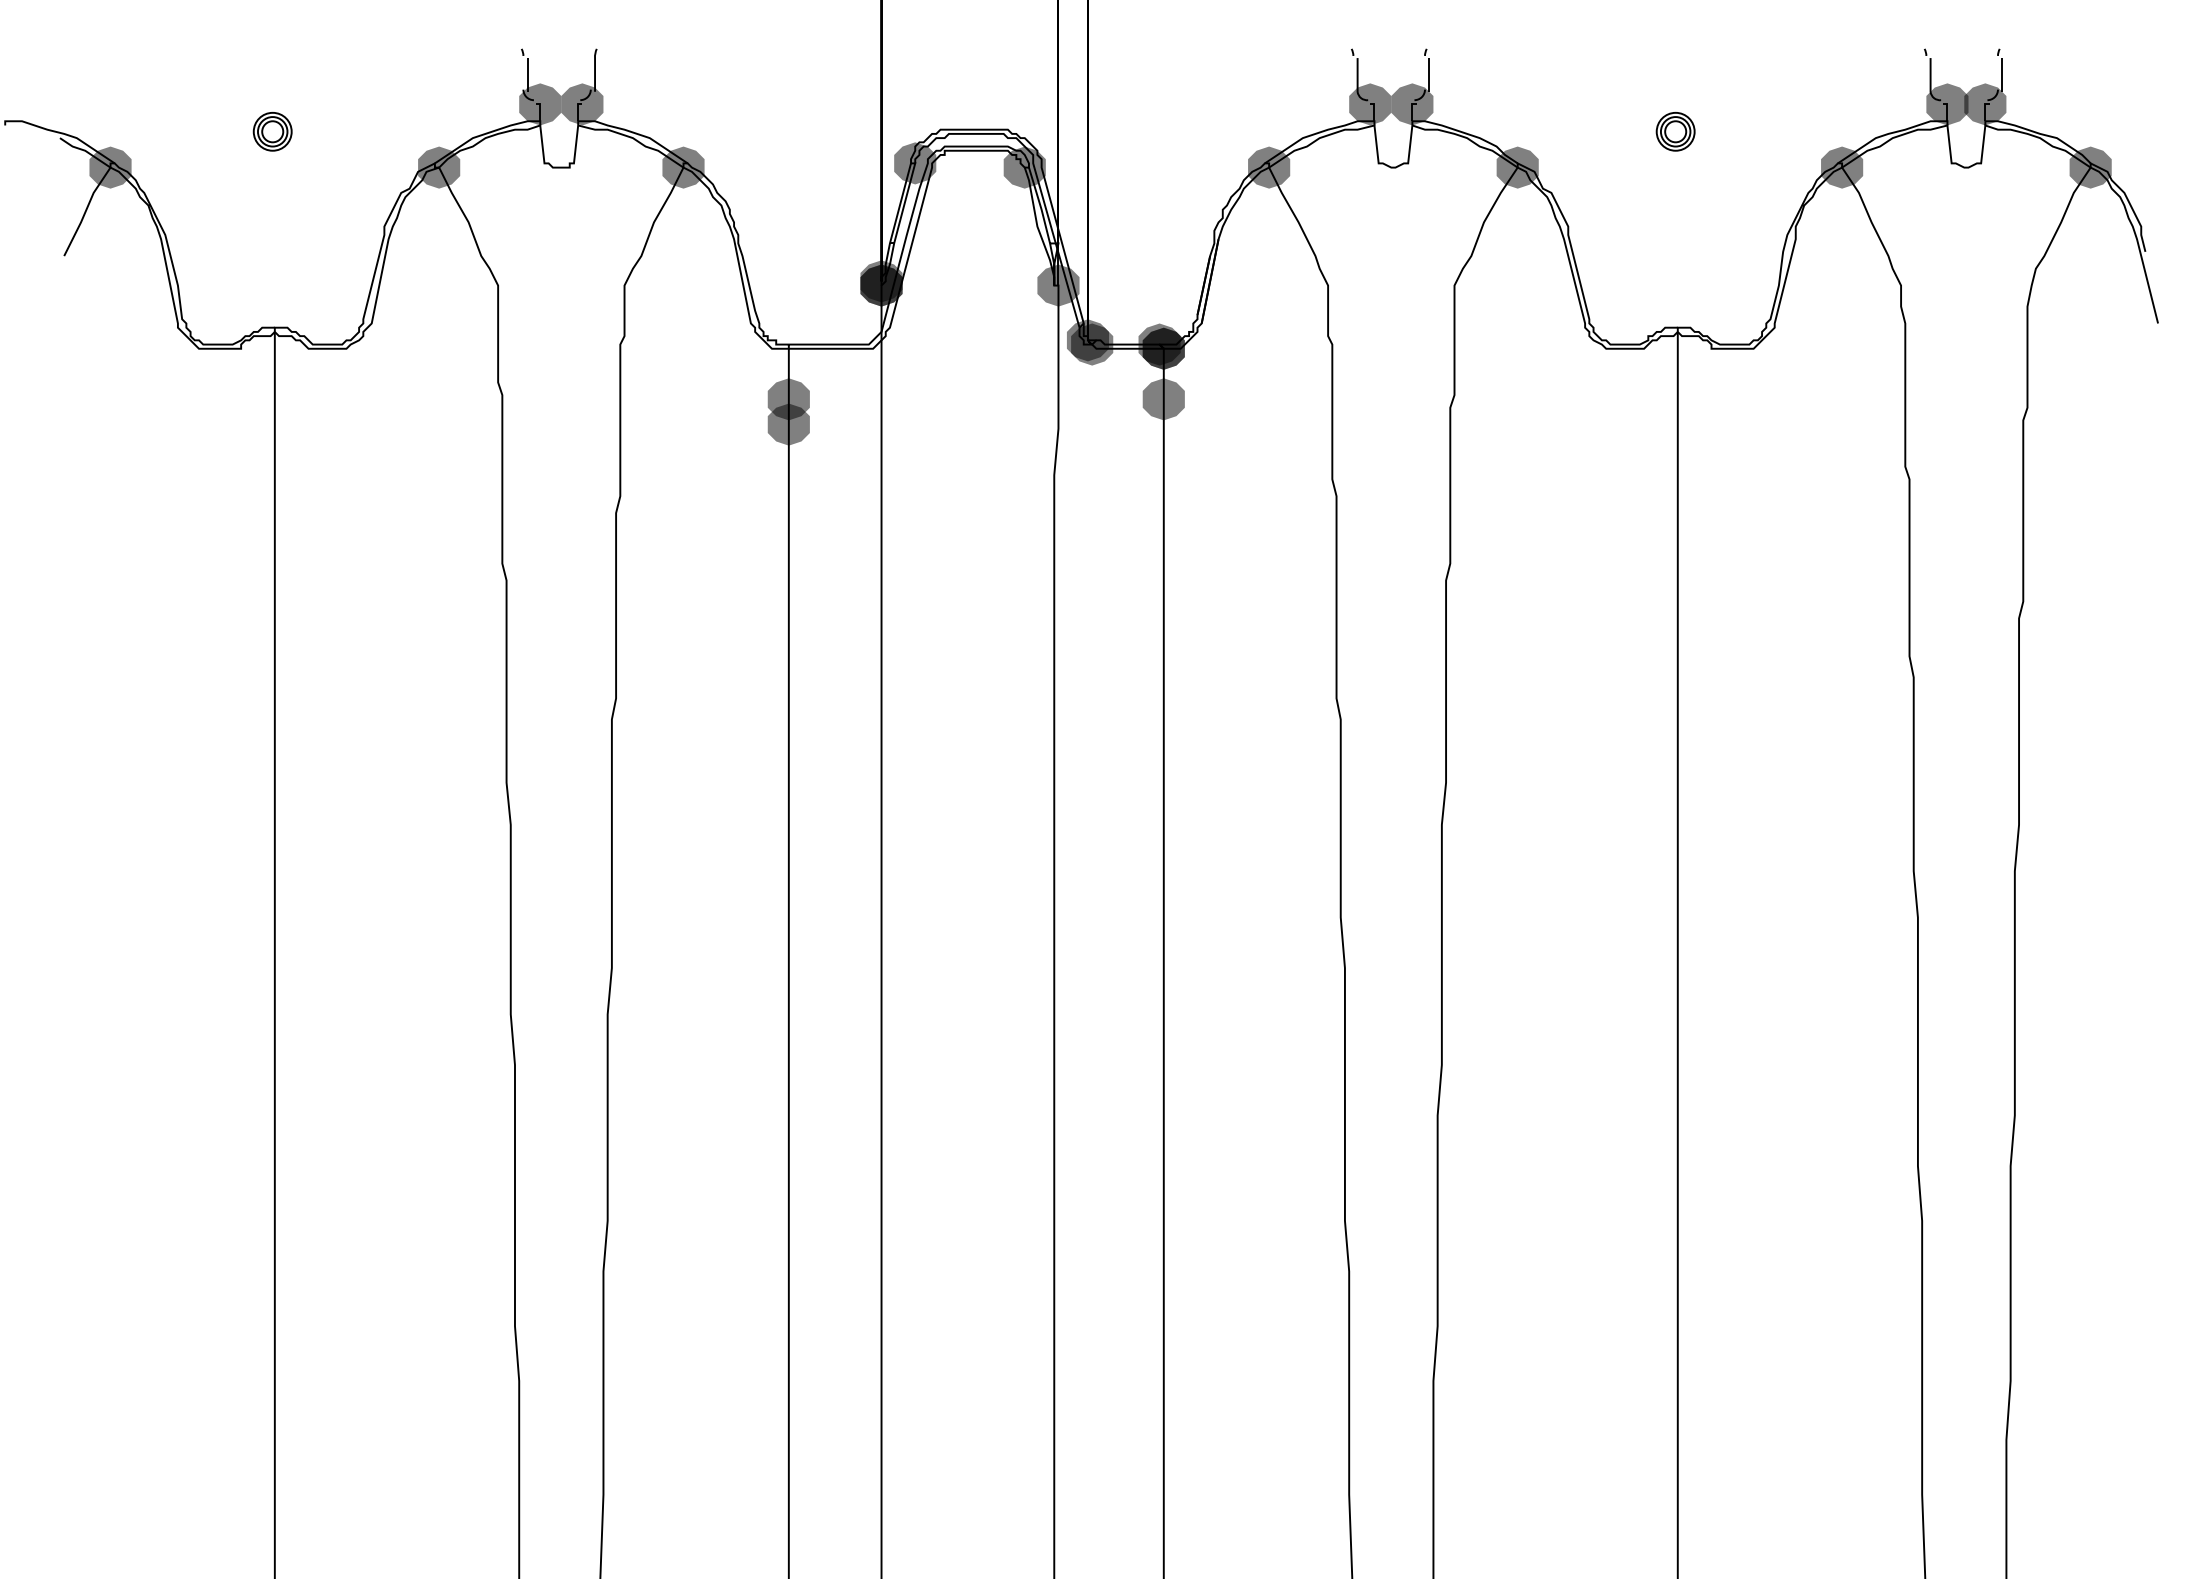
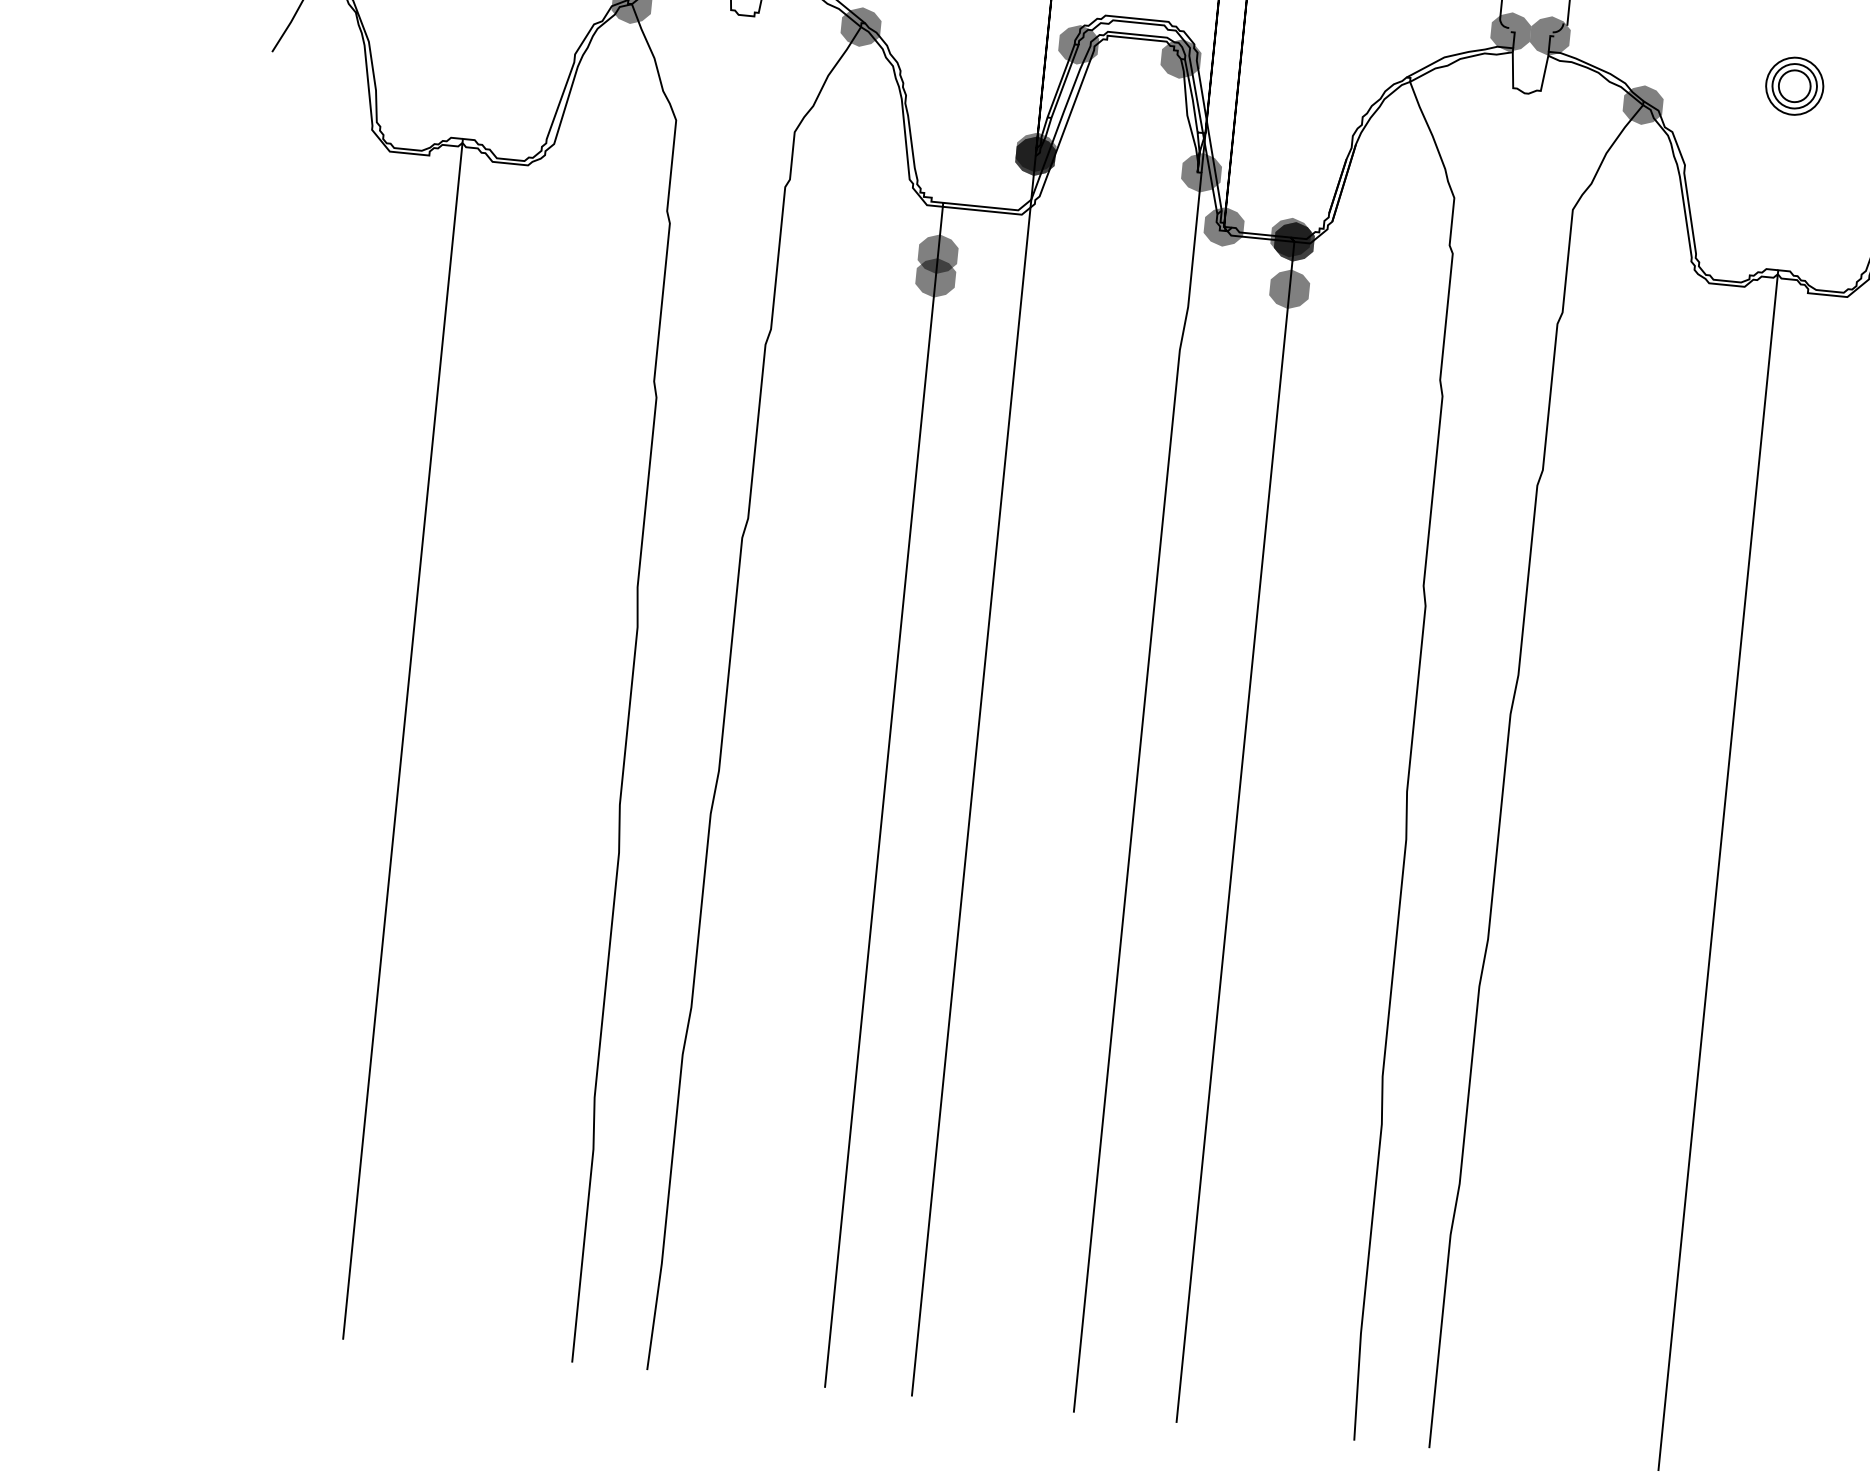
part: (1675, 131) -> (1794, 86), size x1.6
fill: (1269, 167) -> (1410, 81), removed
fill: (1092, 344) -> (1227, 231), removed

